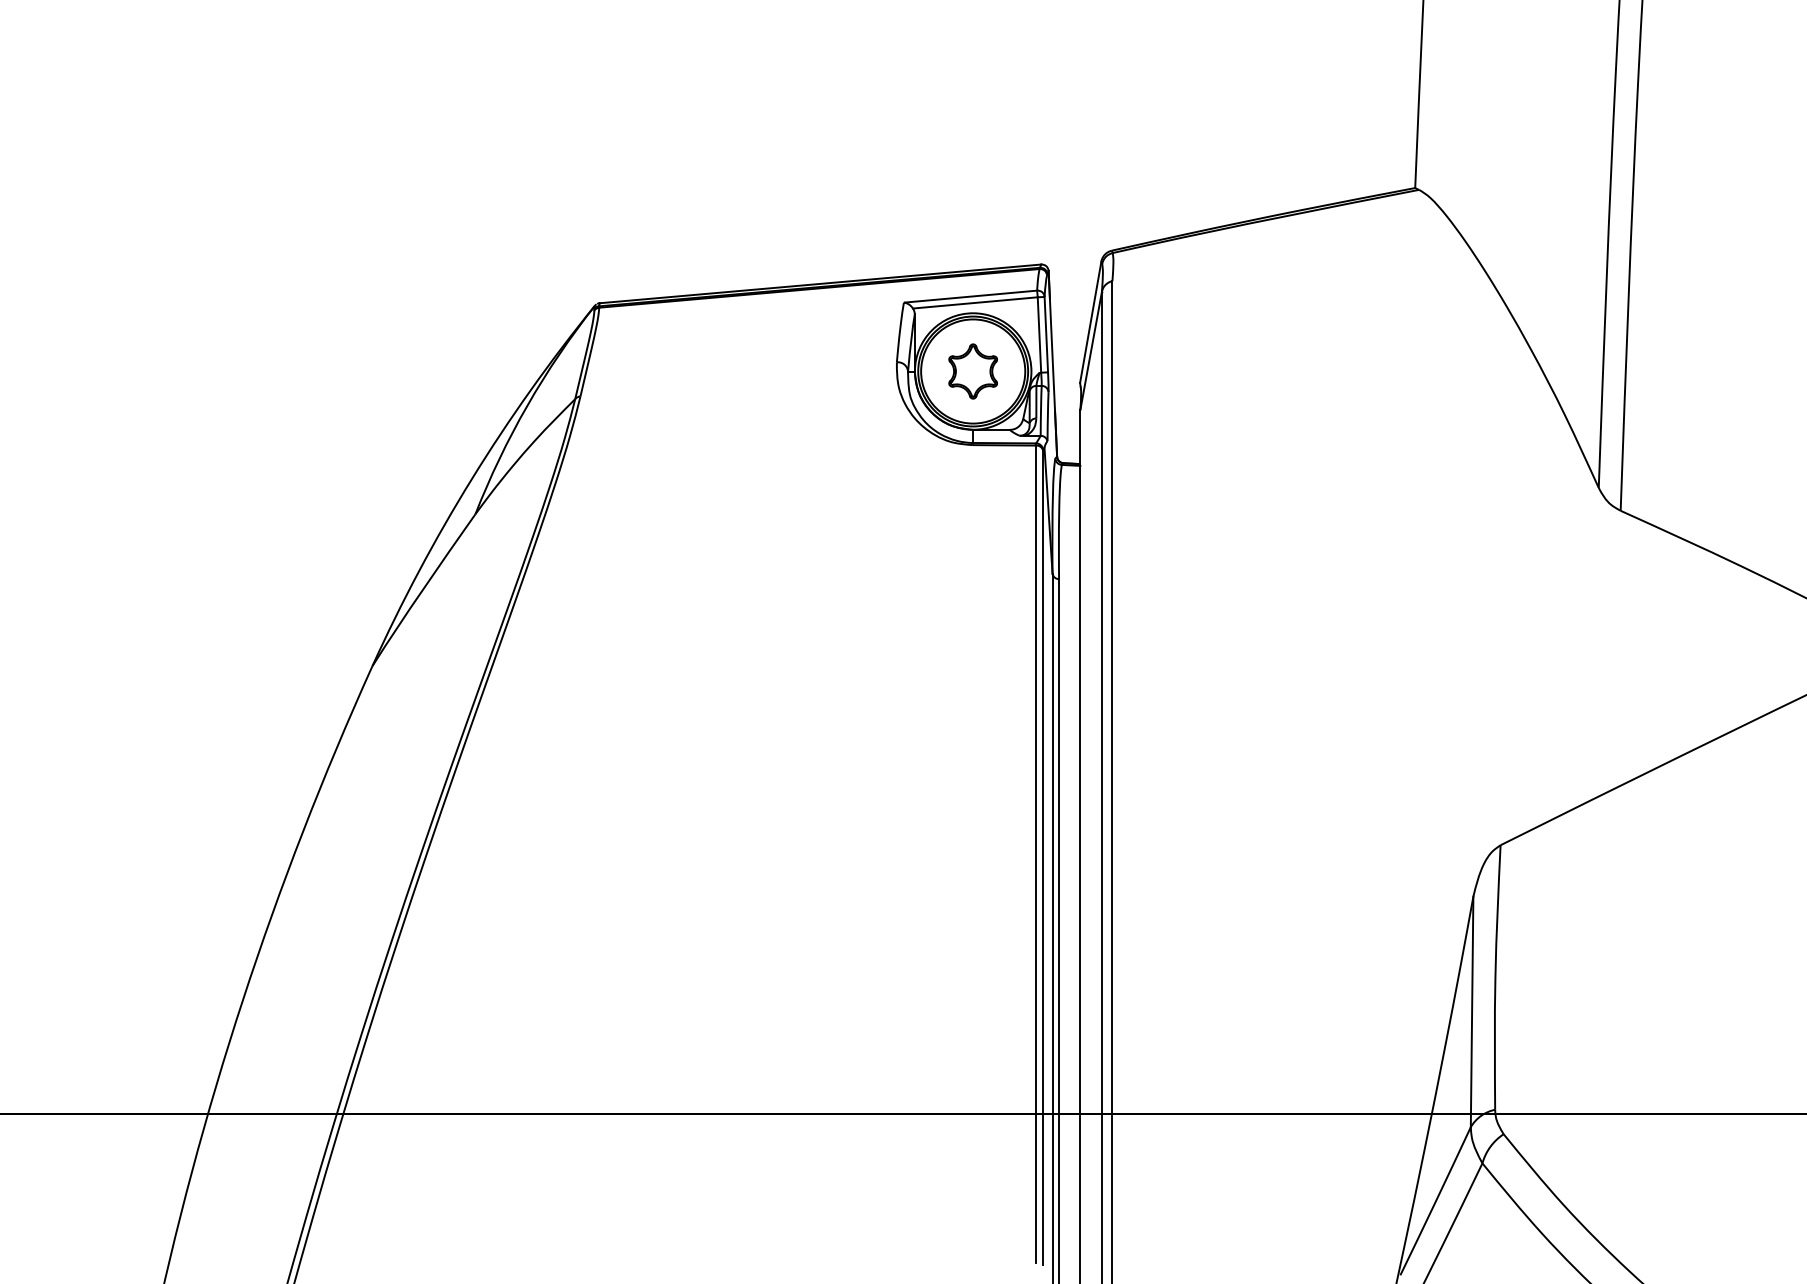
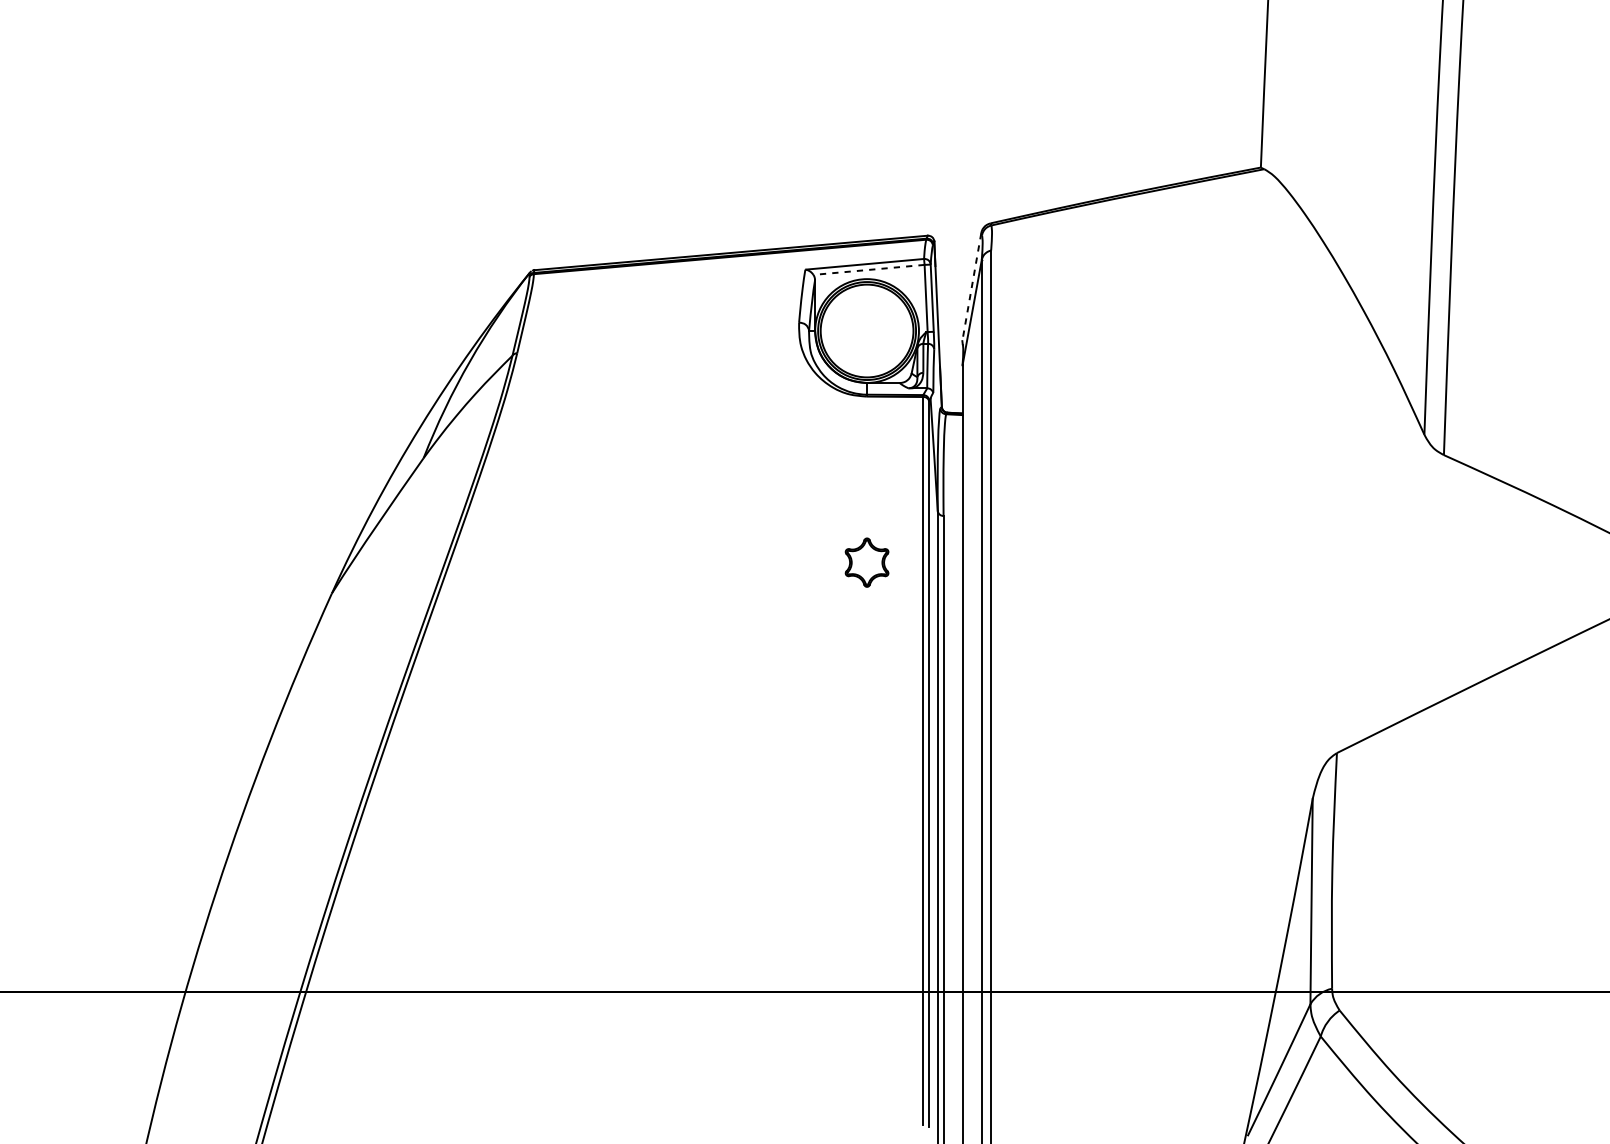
line: (975, 302) -> (869, 269), solid -> dashed
line: (1090, 322) -> (971, 287), solid -> dashed
part: (973, 371) -> (867, 562), moved

